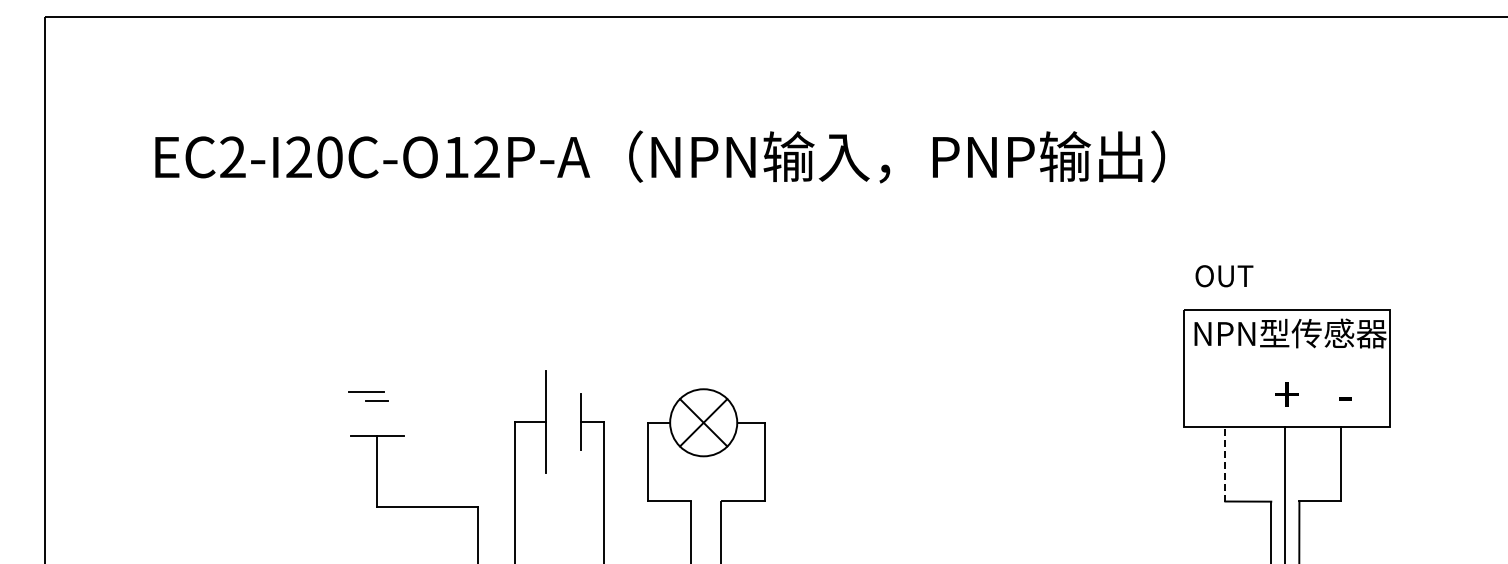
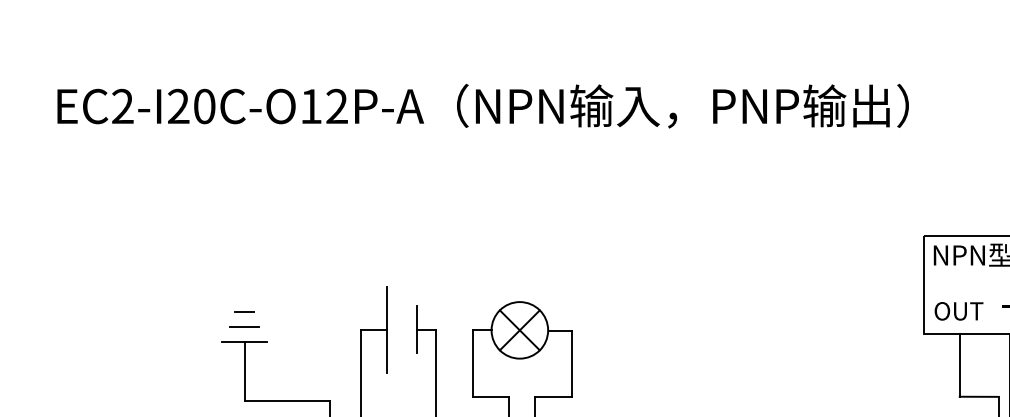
text: (1224, 276) -> (959, 311), moved
line: (366, 391) -> (244, 325), moved
line: (1225, 463) -> (959, 364), dashed -> solid

